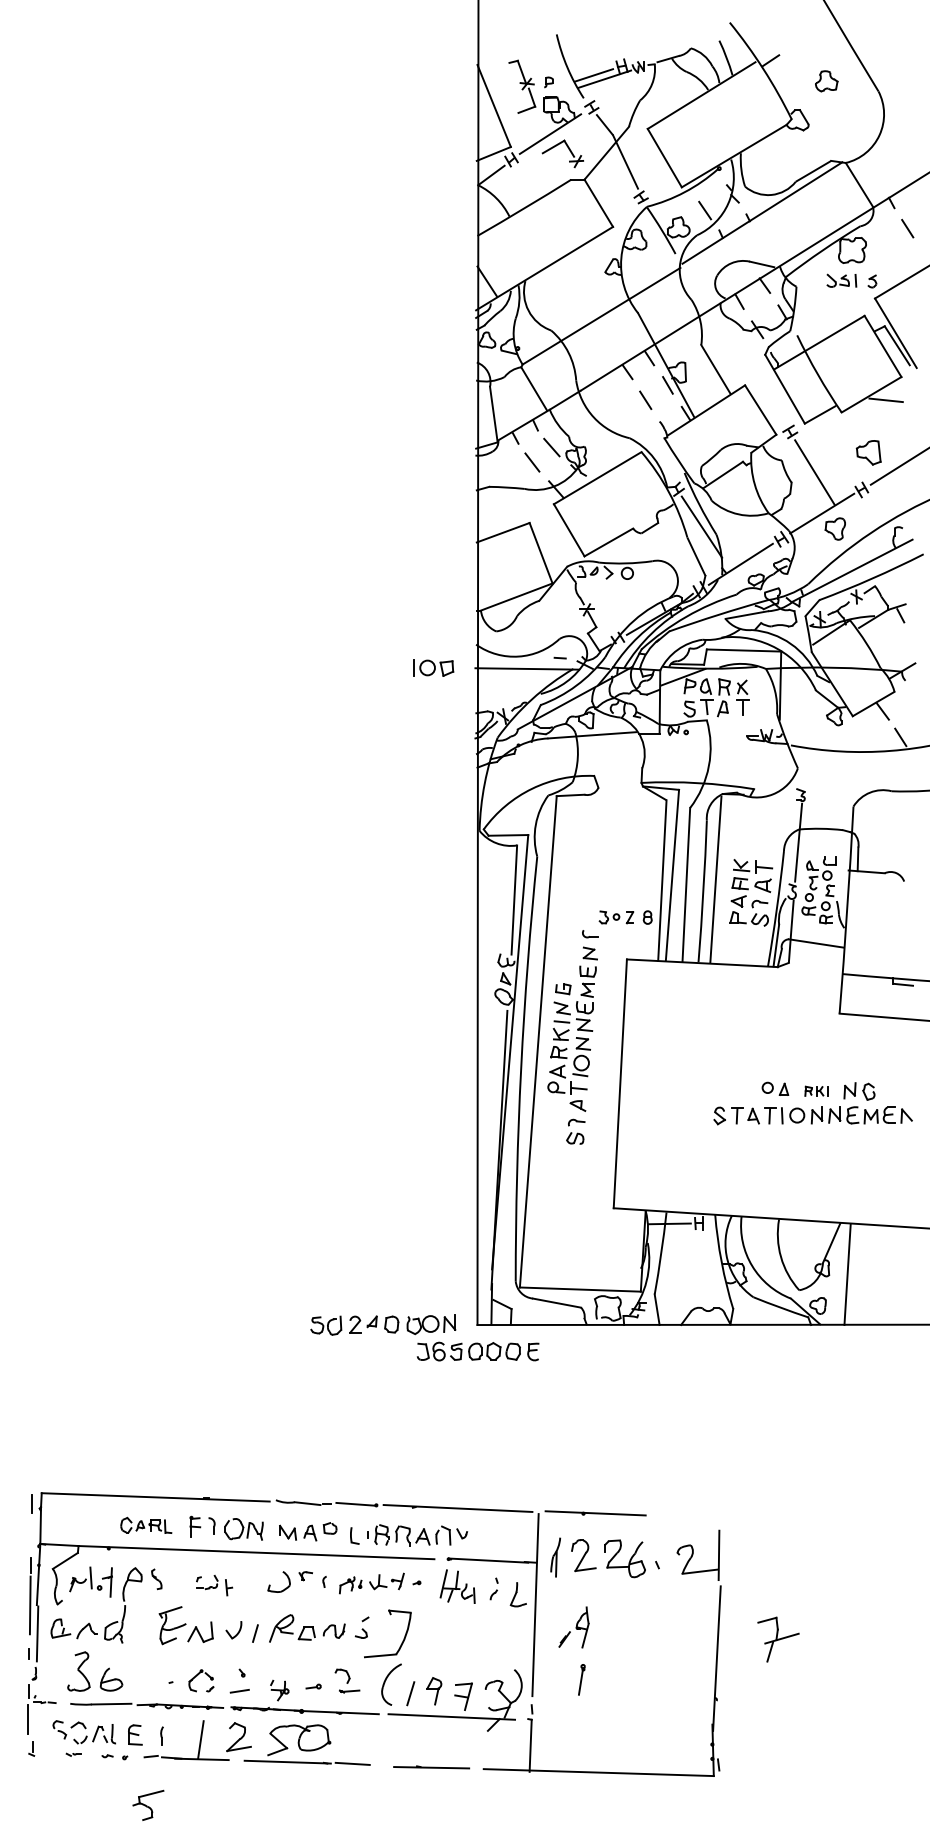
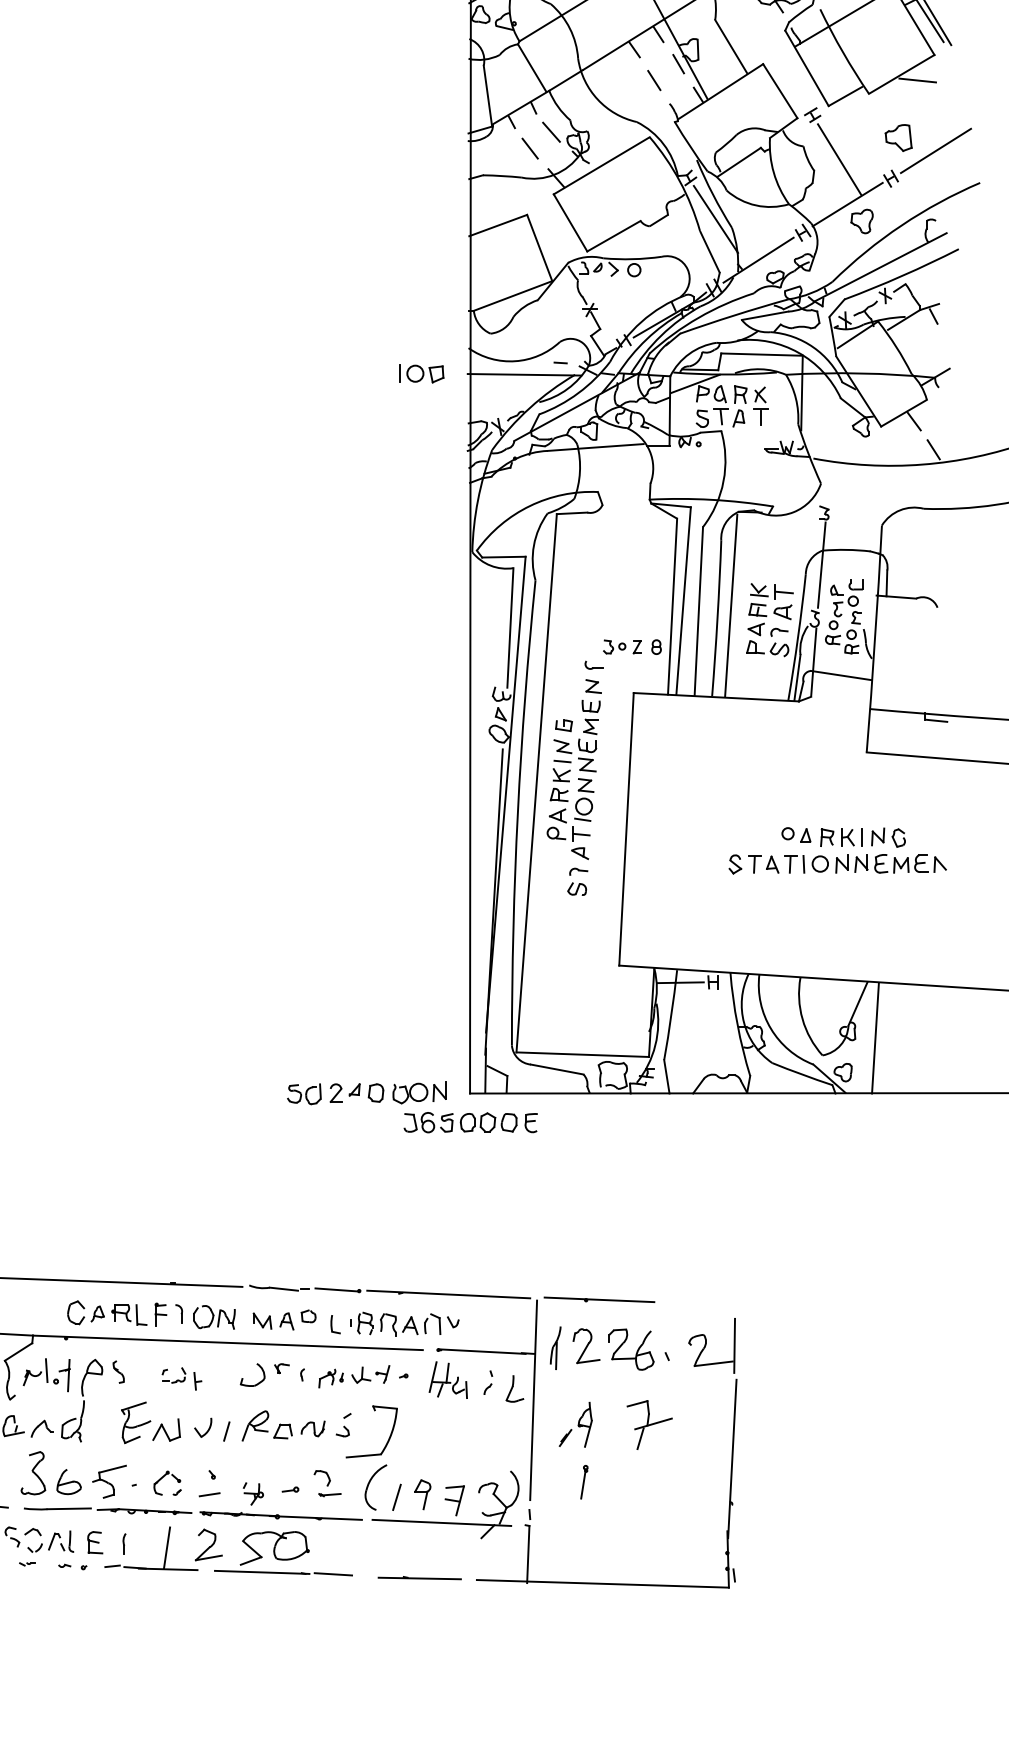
part: (816, 1090) -> (841, 836), size x1.67
part: (145, 1525) -> (106, 1313), size x1.43
part: (778, 1639) -> (649, 1424), moved
part: (148, 1804) -> (109, 1480), moved

